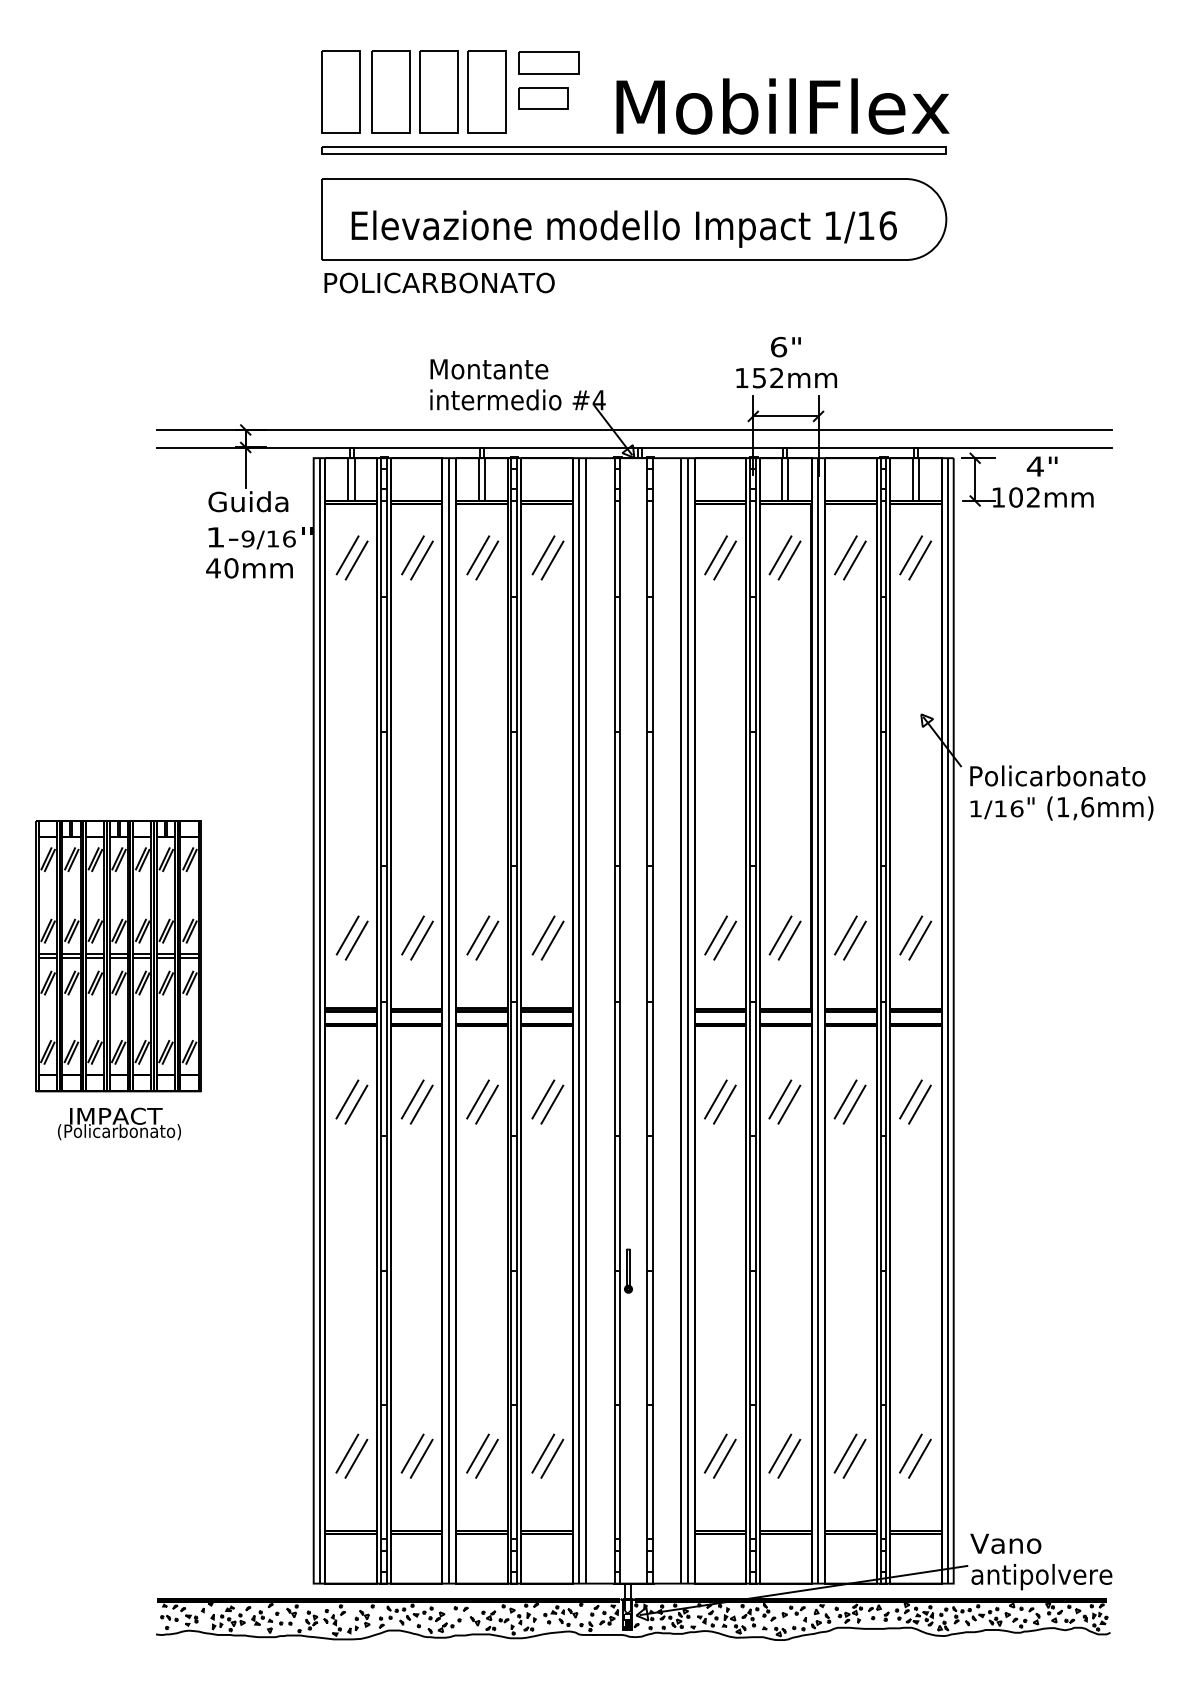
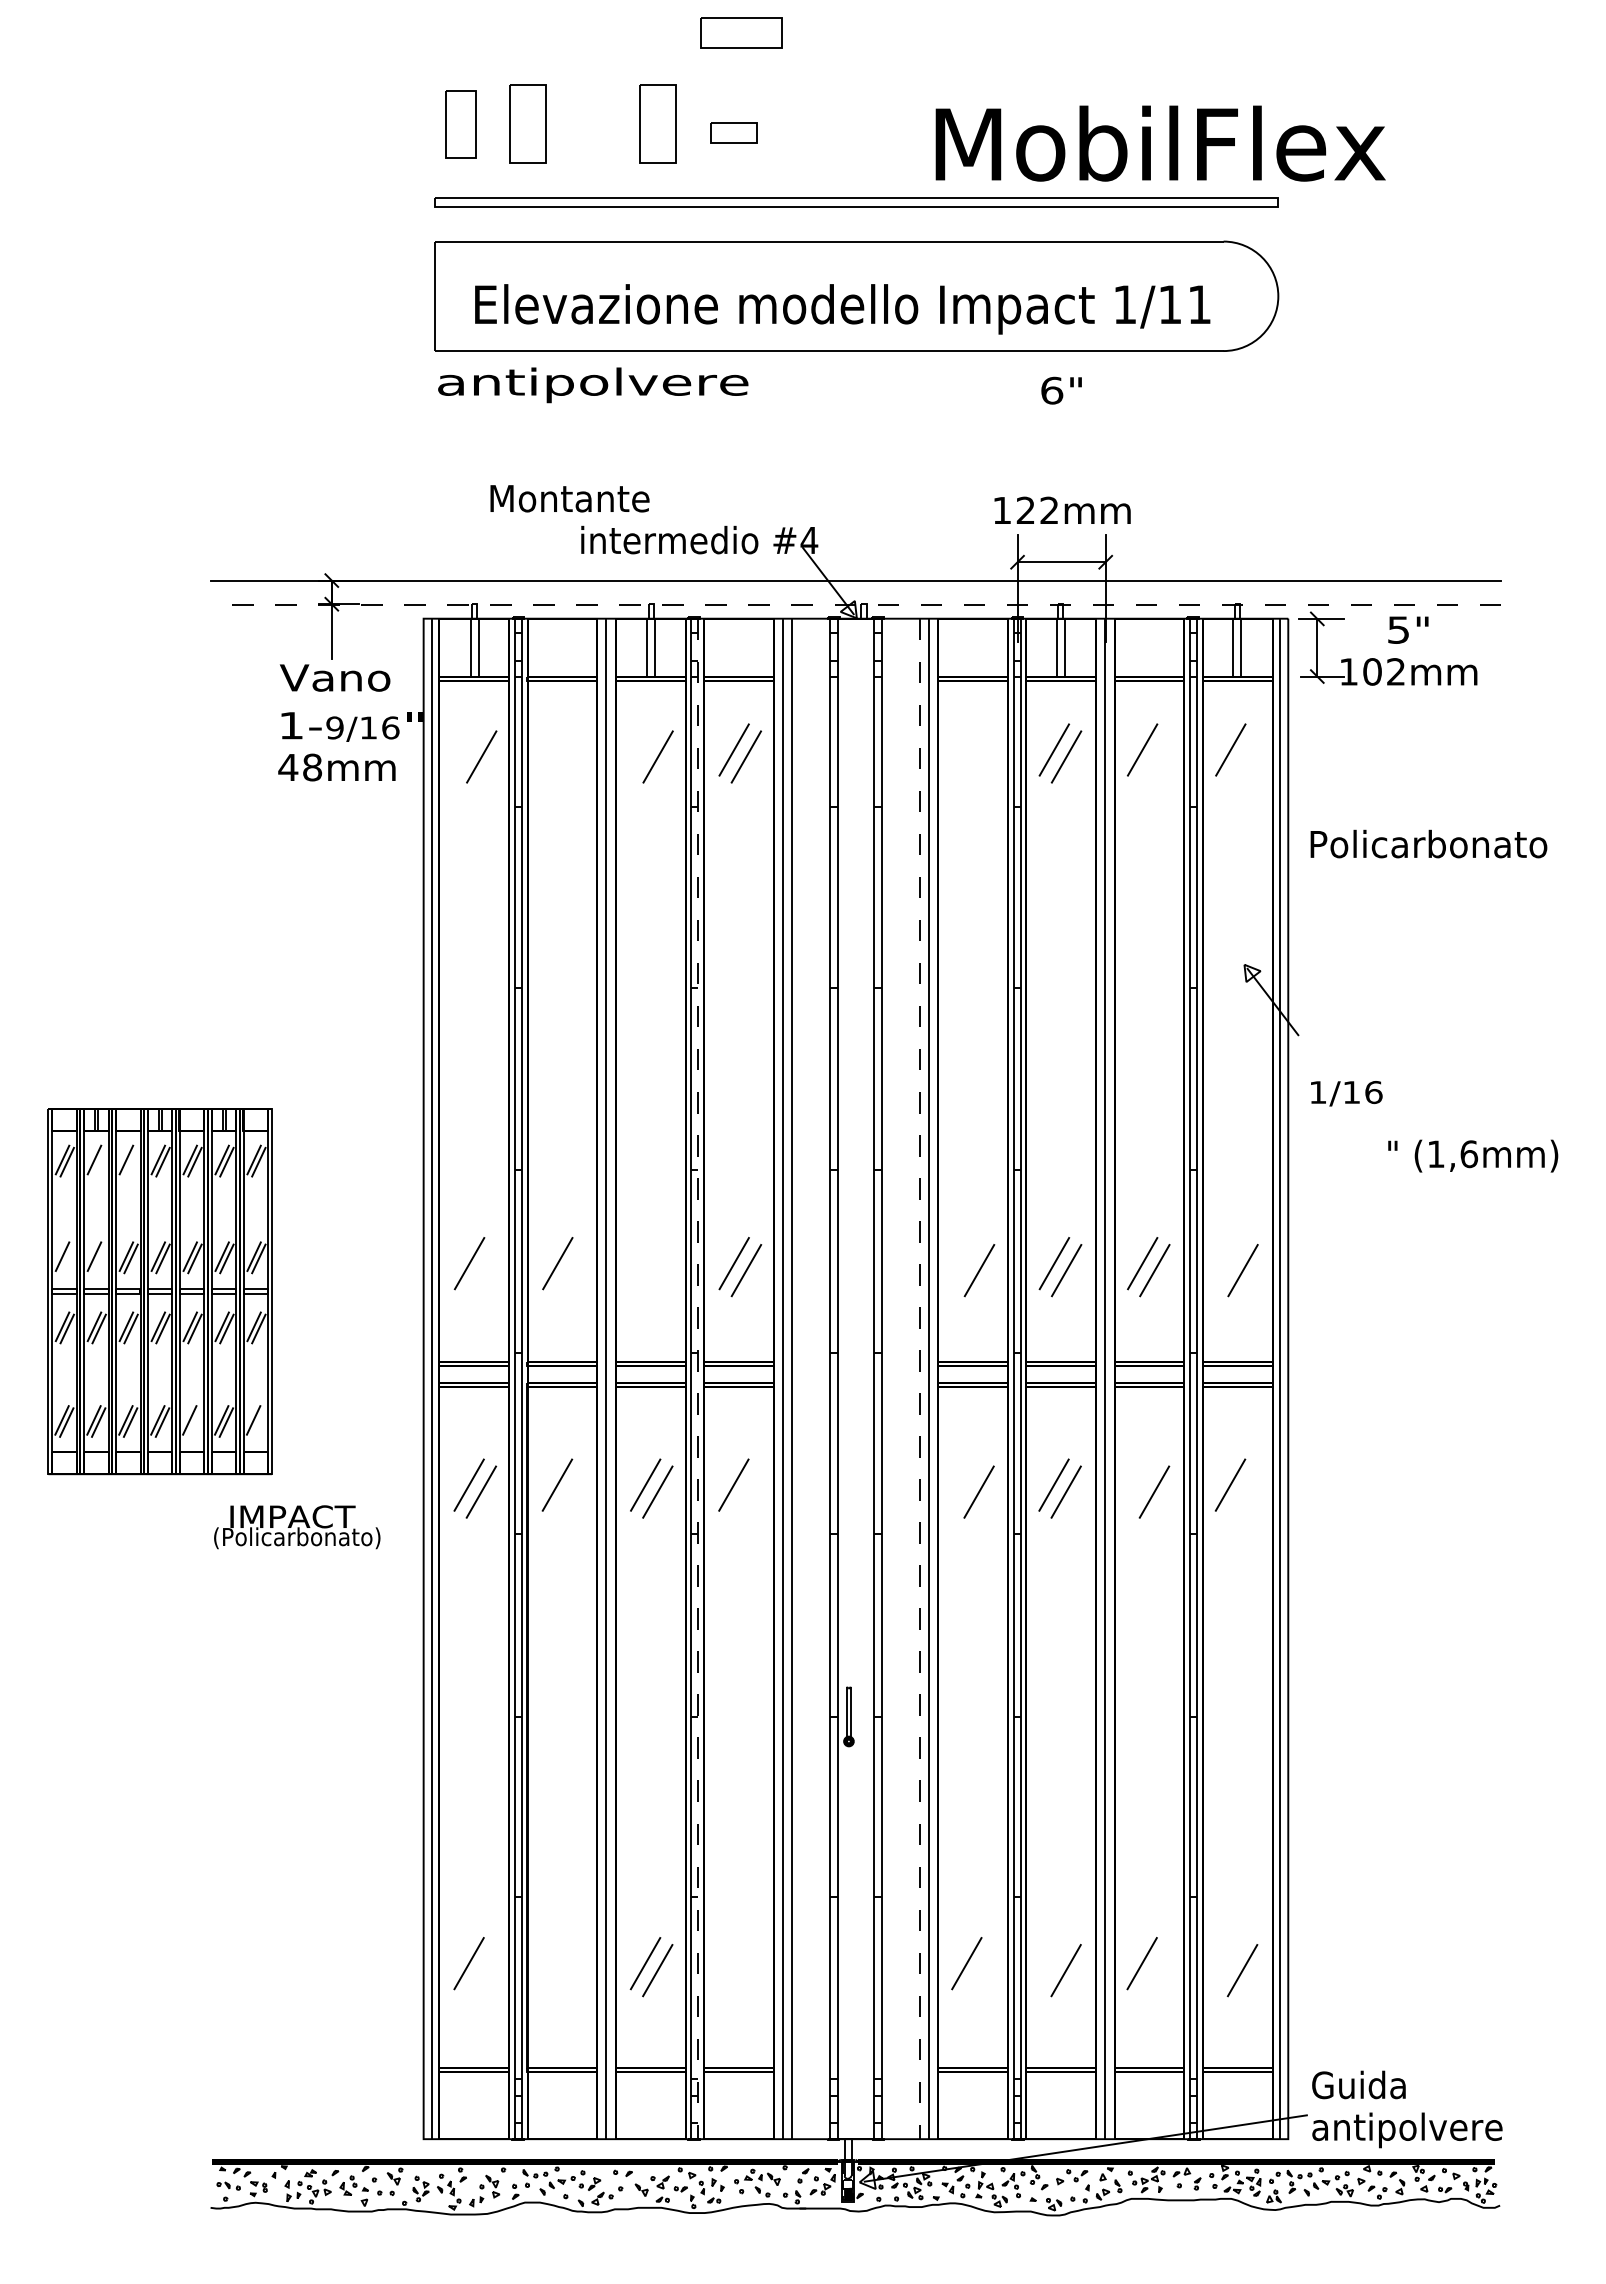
part: (548, 61) -> (741, 32), moved
part: (340, 92) -> (460, 124), size x0.6
part: (391, 92) -> (528, 124), size x0.7
part: (438, 92) -> (592, 124), removed
part: (487, 92) -> (658, 124), size x0.7
part: (543, 98) -> (733, 132), size x0.7
text: (782, 106) -> (1160, 143), moved
text: (887, 225) -> (1199, 304), 1/16 -> 1/11
text: (439, 285) -> (593, 385), POLICARBONATO -> antipolvere
text: (785, 346) -> (1061, 390), moved
text: (489, 369) -> (569, 498), moved
text: (759, 378) -> (1025, 510), 152mm -> 122mm
line: (633, 447) -> (855, 604), solid -> dashed
text: (1035, 466) -> (1398, 629), 4" -> 5"
text: (247, 501) -> (334, 677), Guida -> Vano
line: (347, 554) -> (469, 749), removed
line: (412, 554) -> (557, 749), removed
line: (477, 554) -> (645, 749), removed
line: (715, 554) -> (966, 749), removed
line: (421, 560) -> (569, 756), removed
line: (725, 560) -> (979, 756), removed
line: (854, 560) -> (1154, 756), removed
line: (919, 560) -> (1242, 756), removed
text: (231, 568) -> (312, 767), 40mm -> 48mm
text: (1057, 775) -> (1428, 843), moved
text: (1090, 808) -> (1473, 1155), moved
line: (73, 859) -> (98, 1161), removed
line: (96, 859) -> (130, 1161), removed
line: (49, 931) -> (66, 1258), removed
line: (73, 931) -> (98, 1258), removed
line: (477, 935) -> (645, 1263), removed
line: (715, 935) -> (966, 1263), removed
line: (910, 935) -> (1230, 1263), removed
line: (356, 940) -> (481, 1270), removed
line: (421, 940) -> (569, 1270), removed
line: (486, 940) -> (657, 1270), removed
line: (517, 1021) -> (698, 1379), solid -> dashed
line: (681, 1021) -> (920, 1379), solid -> dashed
line: (144, 1053) -> (194, 1422), removed
line: (191, 1053) -> (258, 1422), removed
line: (715, 1099) -> (966, 1484), removed
line: (845, 1099) -> (1141, 1484), removed
line: (421, 1104) -> (569, 1491), removed
line: (551, 1104) -> (745, 1491), removed
line: (919, 1104) -> (1242, 1491), removed
text: (119, 1124) -> (297, 1527), moved
line: (412, 1453) -> (556, 1963), removed
line: (543, 1453) -> (733, 1963), removed
line: (779, 1453) -> (1053, 1963), removed
line: (910, 1453) -> (1230, 1963), removed
line: (355, 1458) -> (480, 1970), removed
line: (421, 1458) -> (569, 1970), removed
line: (551, 1458) -> (745, 1970), removed
line: (724, 1458) -> (978, 1970), removed
line: (854, 1458) -> (1154, 1970), removed
text: (1005, 1543) -> (1358, 2084), Vano -> Guida

